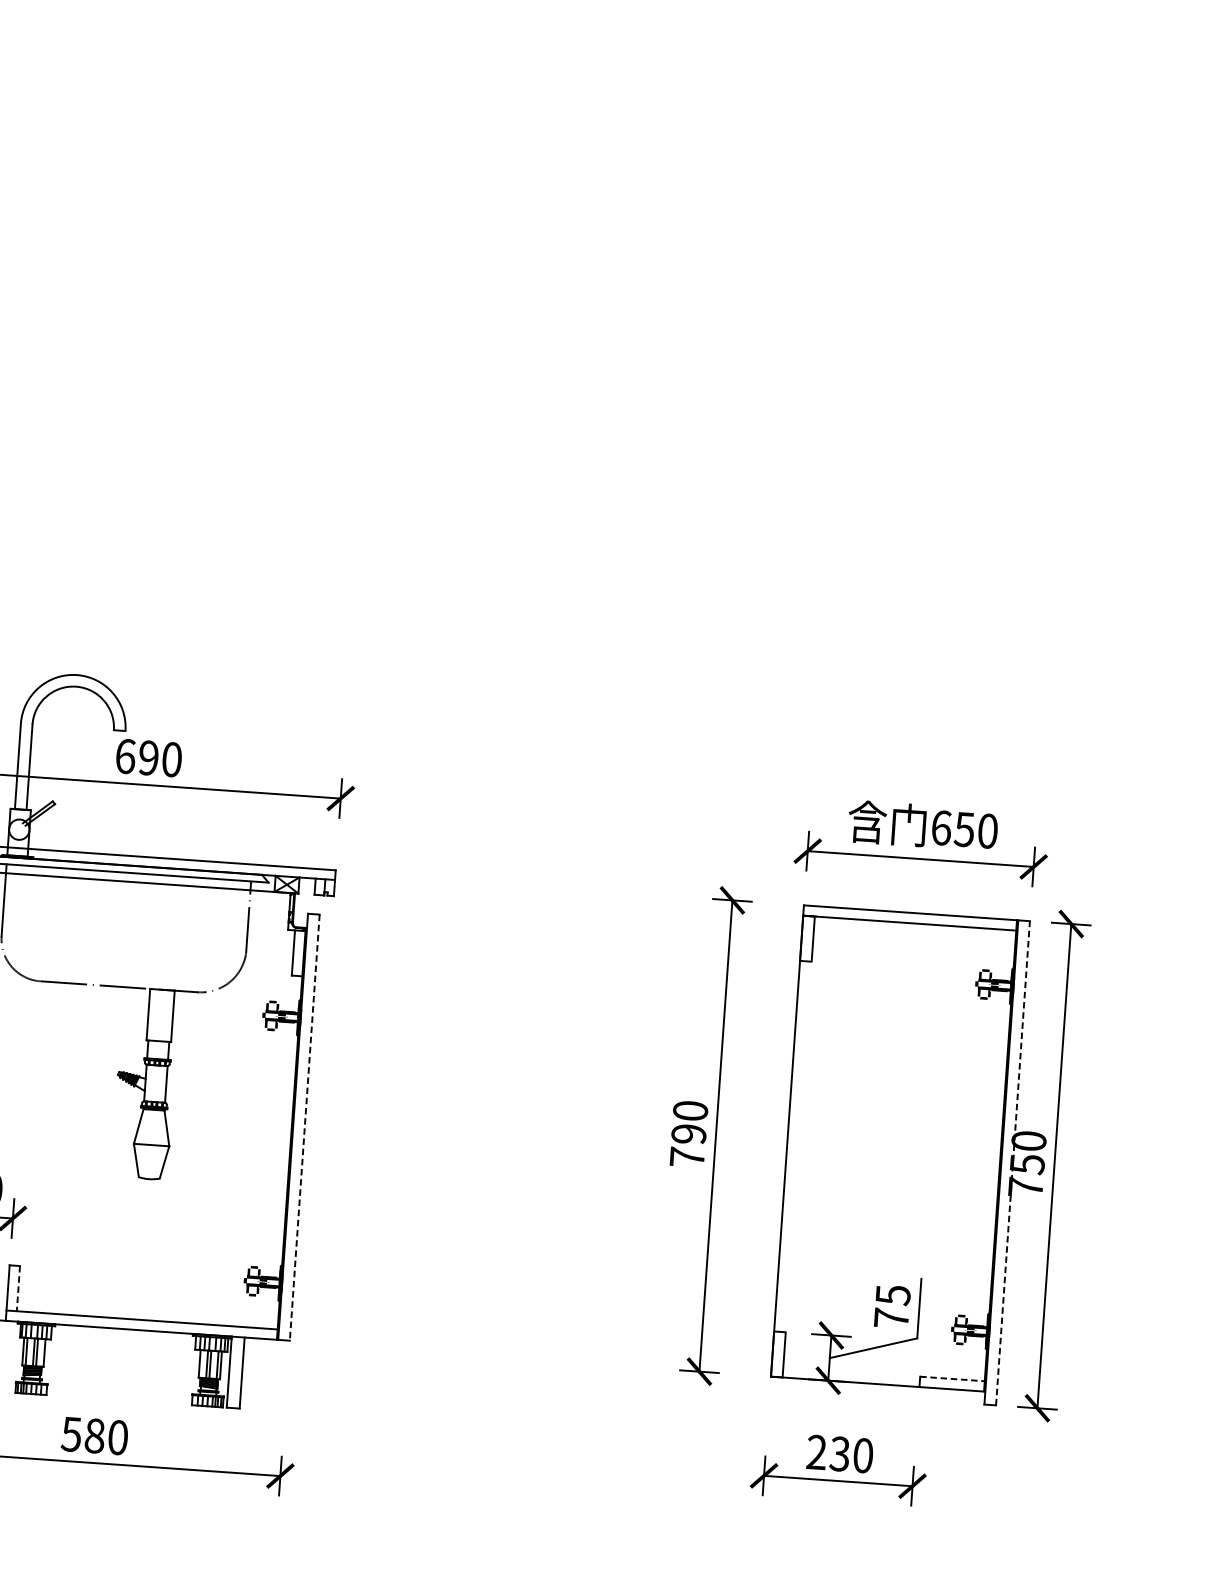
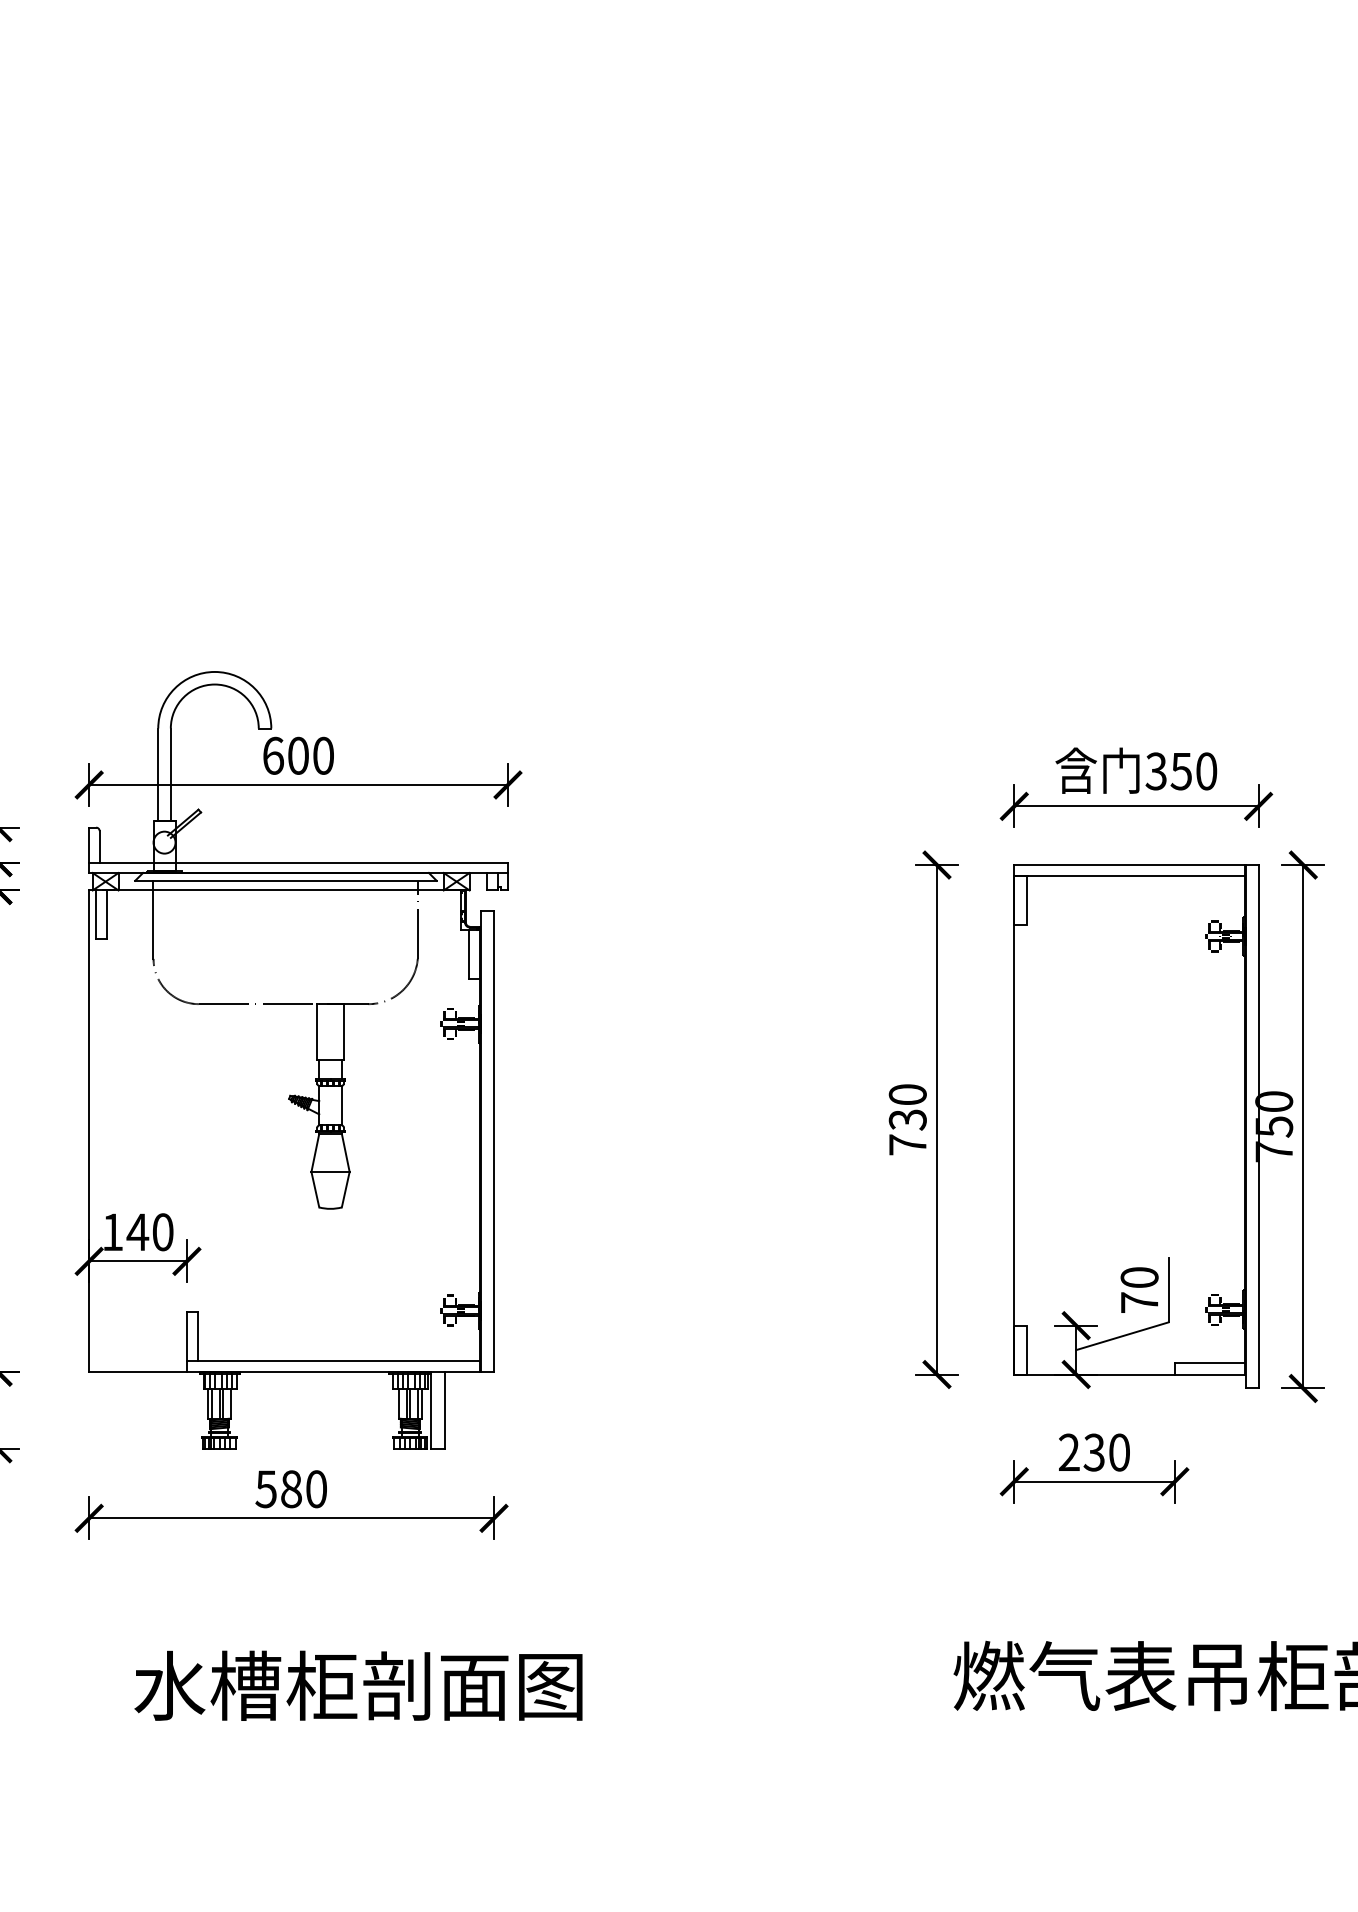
text: (148, 757) -> (298, 755), 690 -> 600
text: (941, 828) -> (1156, 771), 650 -> 350
line: (305, 1128) -> (494, 1142), dashed -> solid
text: (688, 1133) -> (907, 1119), 790 -> 730
line: (1012, 1163) -> (1258, 1126), dashed -> solid
line: (18, 1288) -> (198, 1336), dashed -> solid
text: (893, 1295) -> (1139, 1277), 75 -> 70
line: (952, 1379) -> (1209, 1363), dashed -> solid

